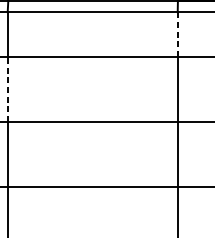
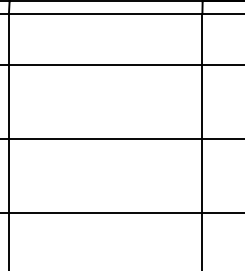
line: (177, 34) -> (202, 39), dashed -> solid
line: (7, 90) -> (8, 102), dashed -> solid

